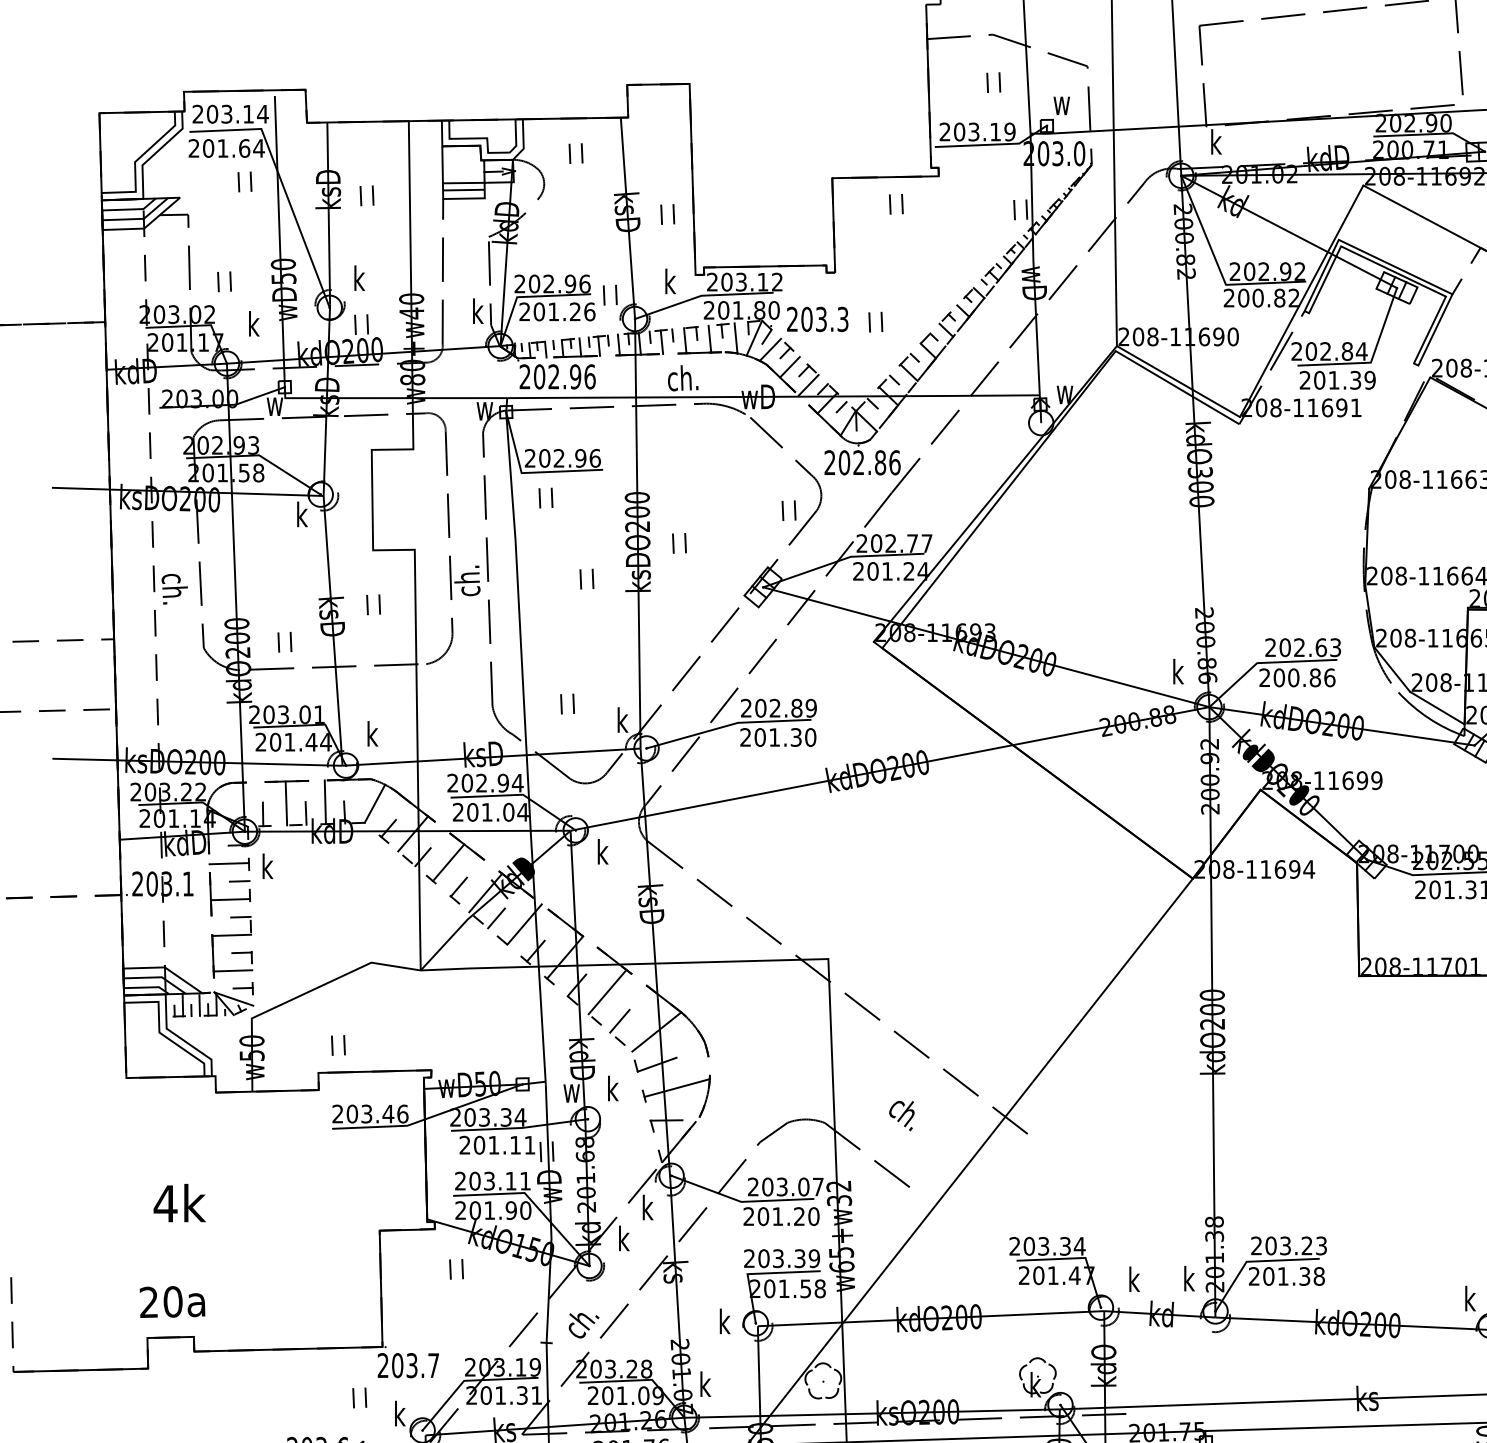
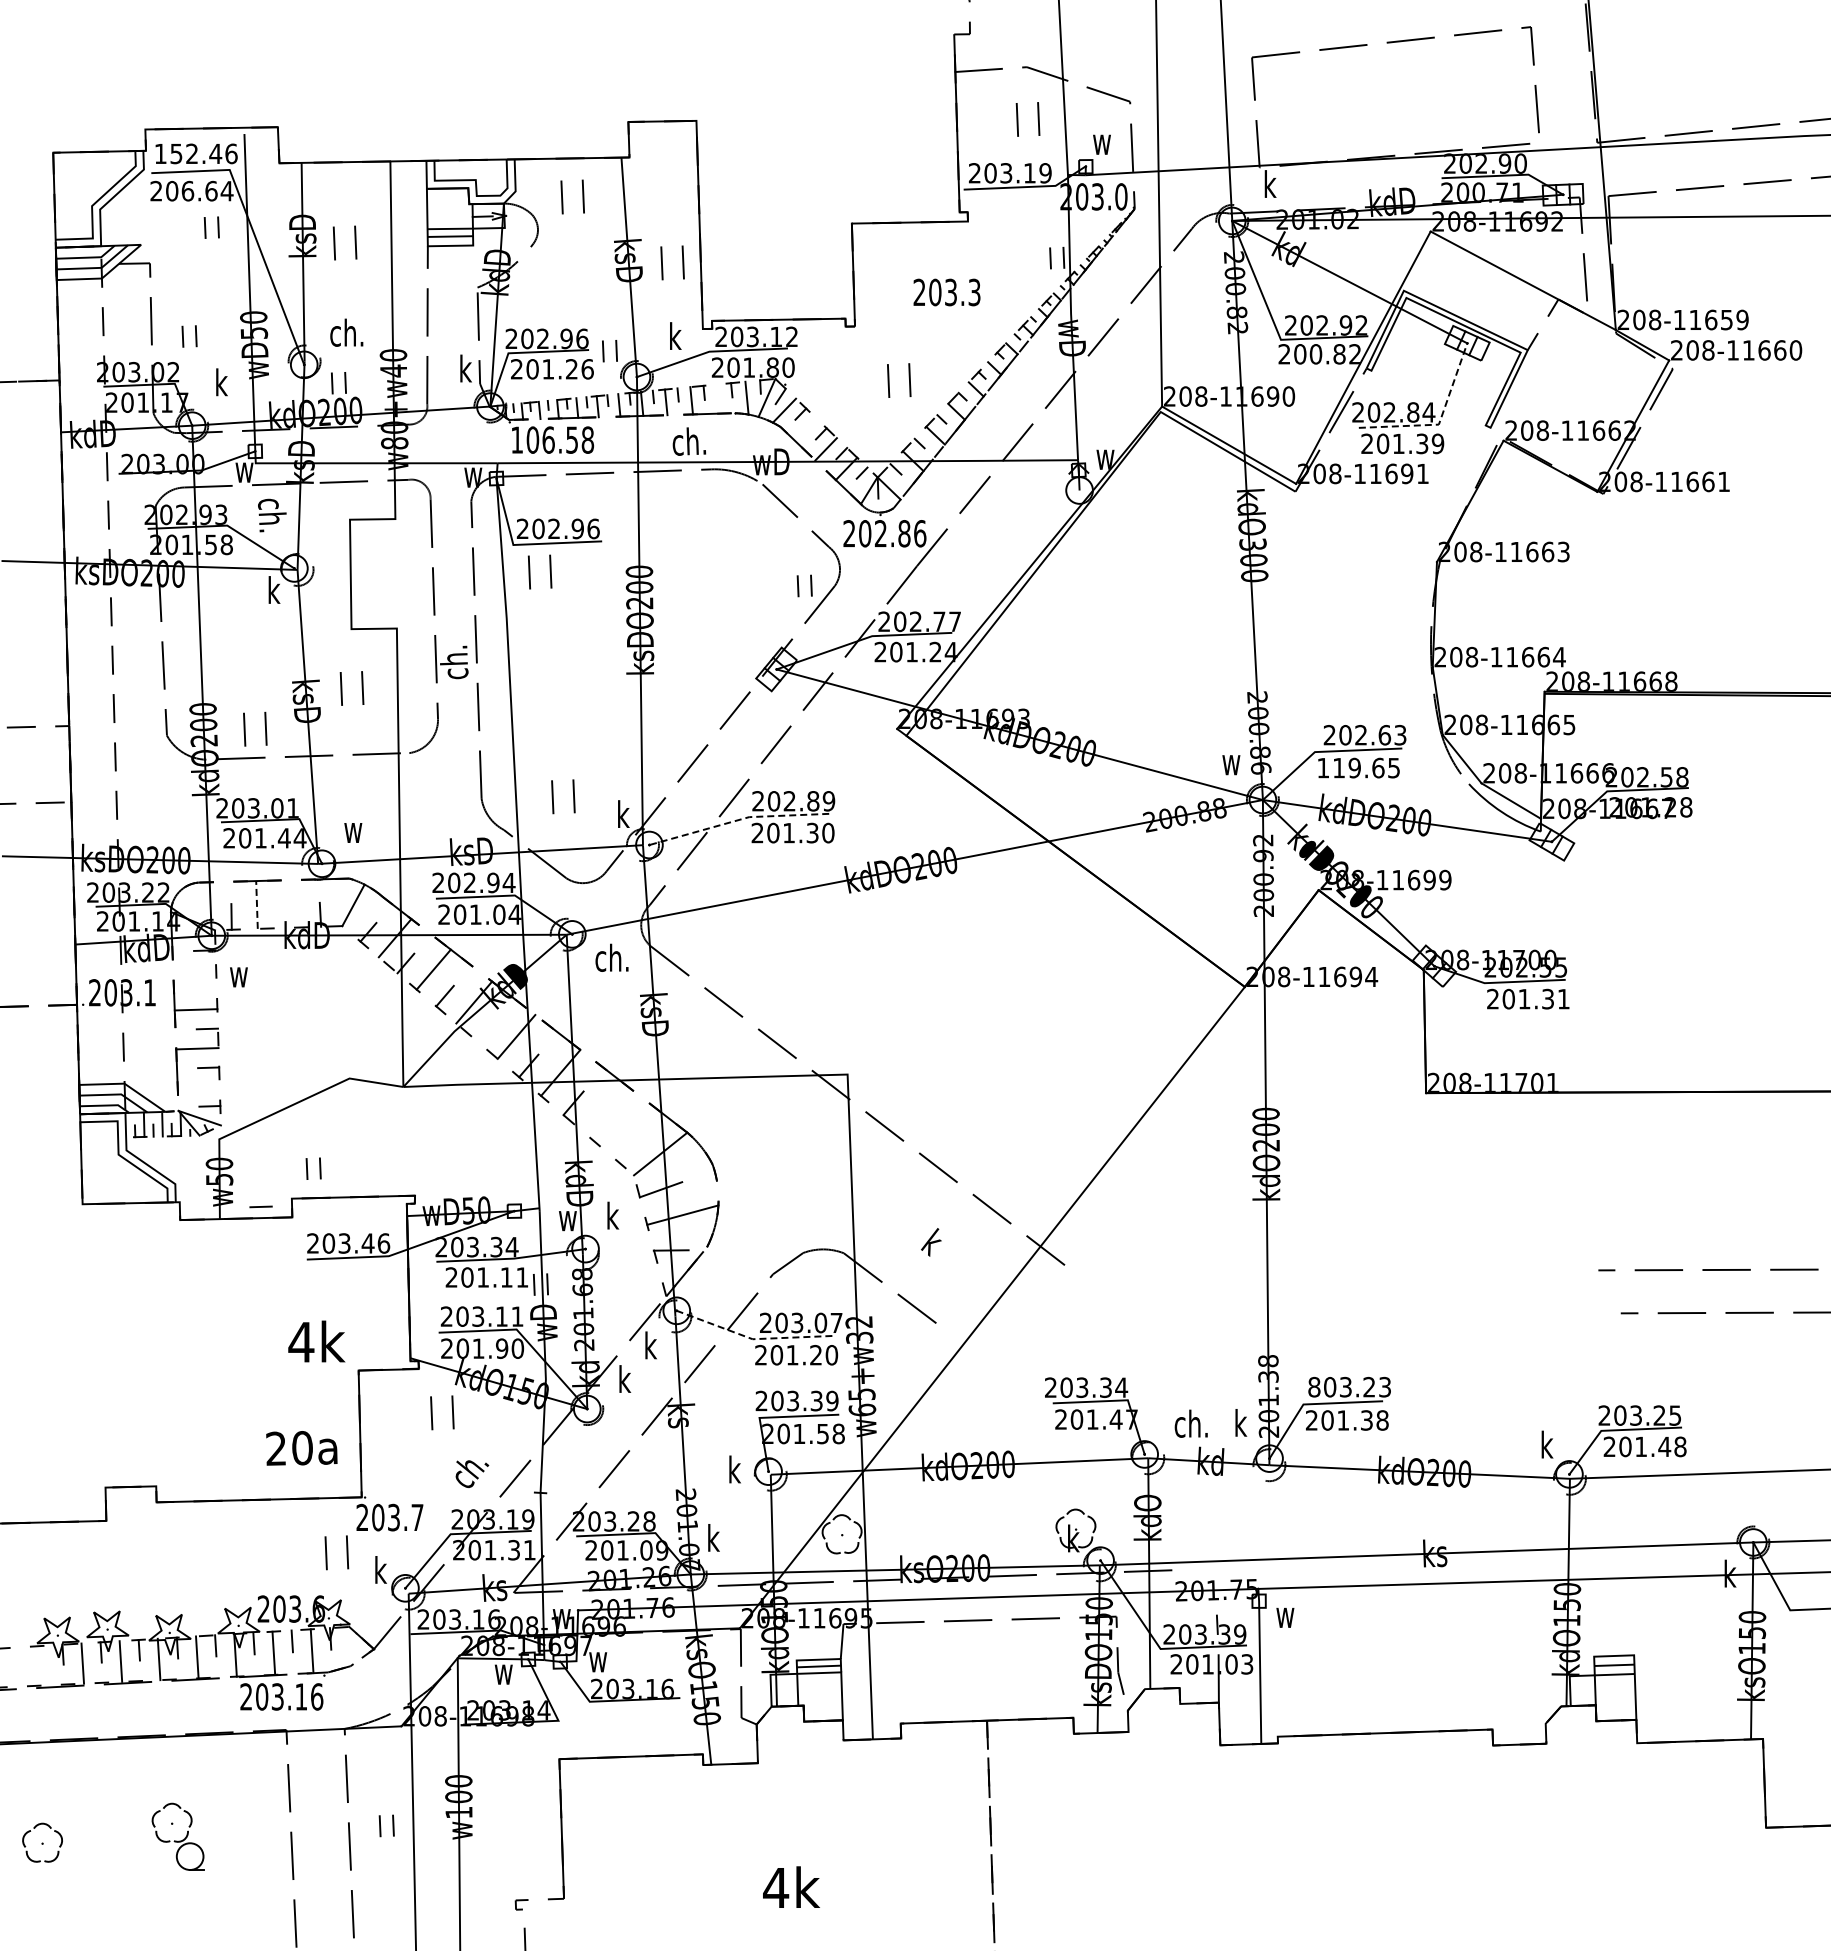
part: (993, 82) -> (1027, 119), size x1.6
text: (229, 113) -> (195, 153), 203.14 -> 152.46
text: (222, 147) -> (187, 190), 201.64 -> 206.64
part: (575, 153) -> (572, 196), size x1.6
part: (366, 195) -> (344, 242), size x1.6
part: (896, 203) -> (921, 251), removed
part: (667, 214) -> (672, 263), size x1.6
text: (368, 278) -> (346, 332), k -> ch.
text: (817, 319) -> (946, 292), moved
part: (875, 322) -> (899, 380), size x1.6
line: (709, 338) -> (718, 398), removed
line: (1371, 359) -> (1439, 421), solid -> dashed
line: (789, 367) -> (805, 429), removed
text: (557, 376) -> (552, 439), 202.96 -> 106.58
part: (545, 498) -> (539, 572), size x1.6
part: (679, 543) -> (685, 621), removed
part: (586, 579) -> (584, 660), removed
text: (174, 589) -> (272, 515), moved
part: (373, 604) -> (351, 688), size x1.6
part: (285, 642) -> (255, 729), size x1.6
text: (1180, 671) -> (1231, 761), k -> w
text: (1297, 677) -> (1358, 767), 200.86 -> 119.65
part: (567, 703) -> (563, 796), size x1.6
line: (728, 725) -> (738, 820), solid -> dashed
text: (374, 733) -> (353, 828), k -> w
line: (325, 802) -> (299, 903), removed
line: (285, 803) -> (256, 904), solid -> dashed
line: (305, 813) -> (277, 915), removed
text: (611, 851) -> (611, 957), k -> ch.
line: (229, 863) -> (194, 970), removed
text: (269, 866) -> (238, 973), k -> w
line: (239, 880) -> (260, 1206), moved
line: (496, 918) -> (485, 1030), removed
line: (232, 970) -> (198, 1087), removed
line: (607, 992) -> (606, 1110), removed
line: (619, 1021) -> (619, 1142), removed
text: (901, 1115) -> (927, 1245), ch. -> k
line: (740, 1201) -> (751, 1338), solid -> dashed
text: (179, 1203) -> (316, 1341), moved
text: (1256, 1246) -> (1314, 1387), 203.23 -> 803.23
part: (456, 1269) -> (442, 1412), size x1.6
text: (1142, 1279) -> (1190, 1423), k -> ch.
text: (172, 1302) -> (301, 1448), moved
text: (584, 1325) -> (472, 1473), moved
part: (359, 1397) -> (336, 1552), size x1.6

